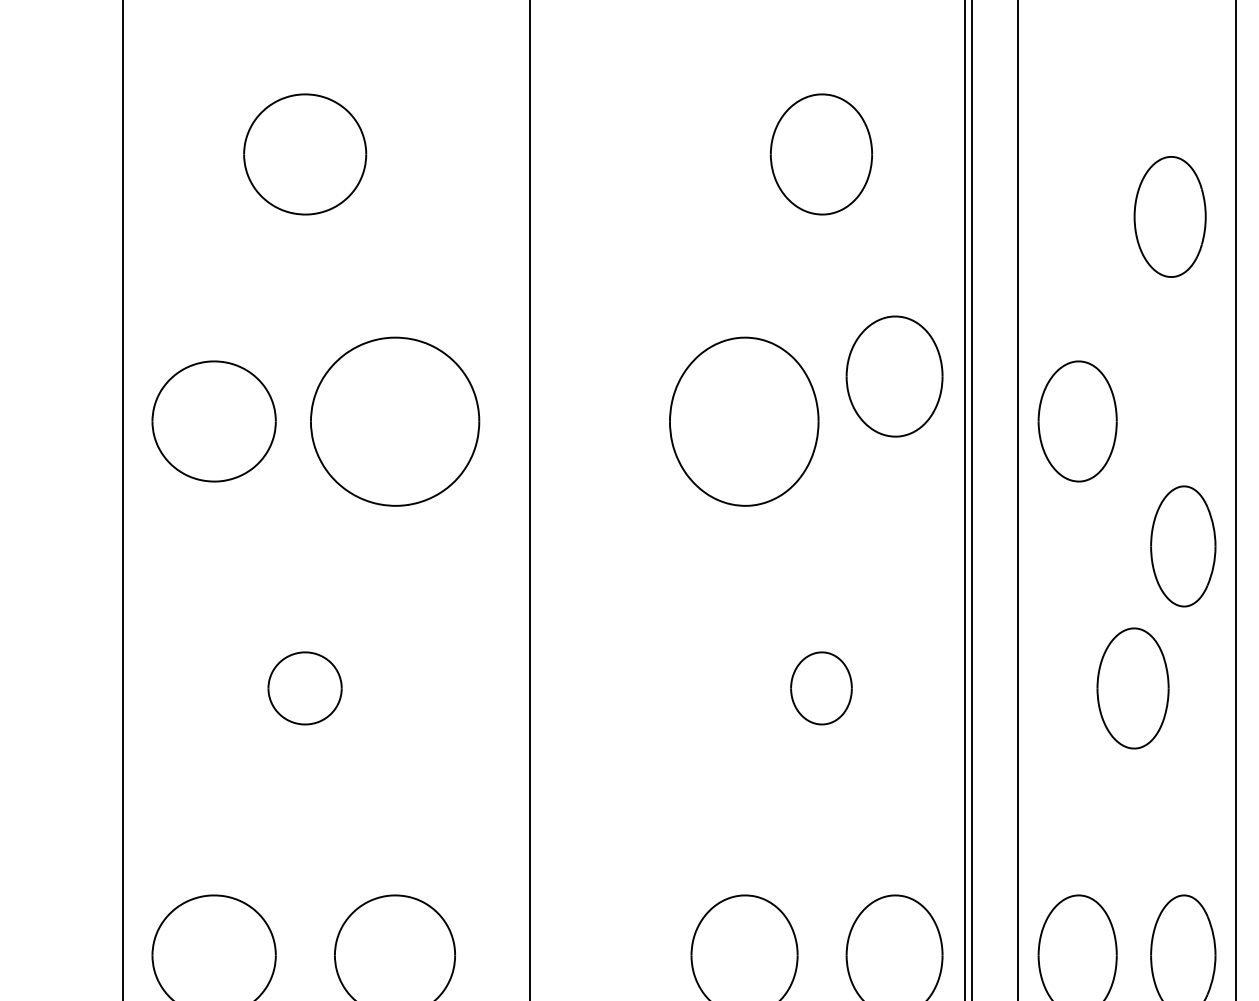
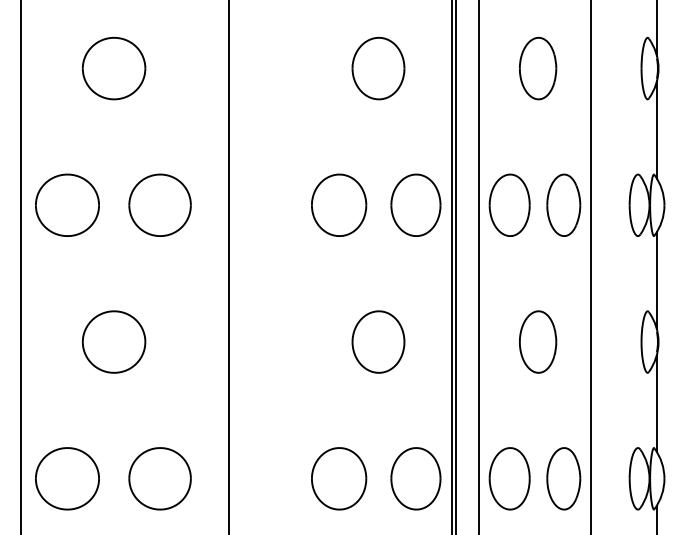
part: (1171, 216) -> (538, 68), moved
part: (893, 374) -> (415, 204), moved
part: (393, 419) -> (159, 204), size x0.71
part: (745, 419) -> (339, 204), size x0.71
part: (1182, 544) -> (563, 204), moved
part: (304, 687) -> (113, 341), size x1.67
part: (821, 687) -> (378, 341), size x1.67

